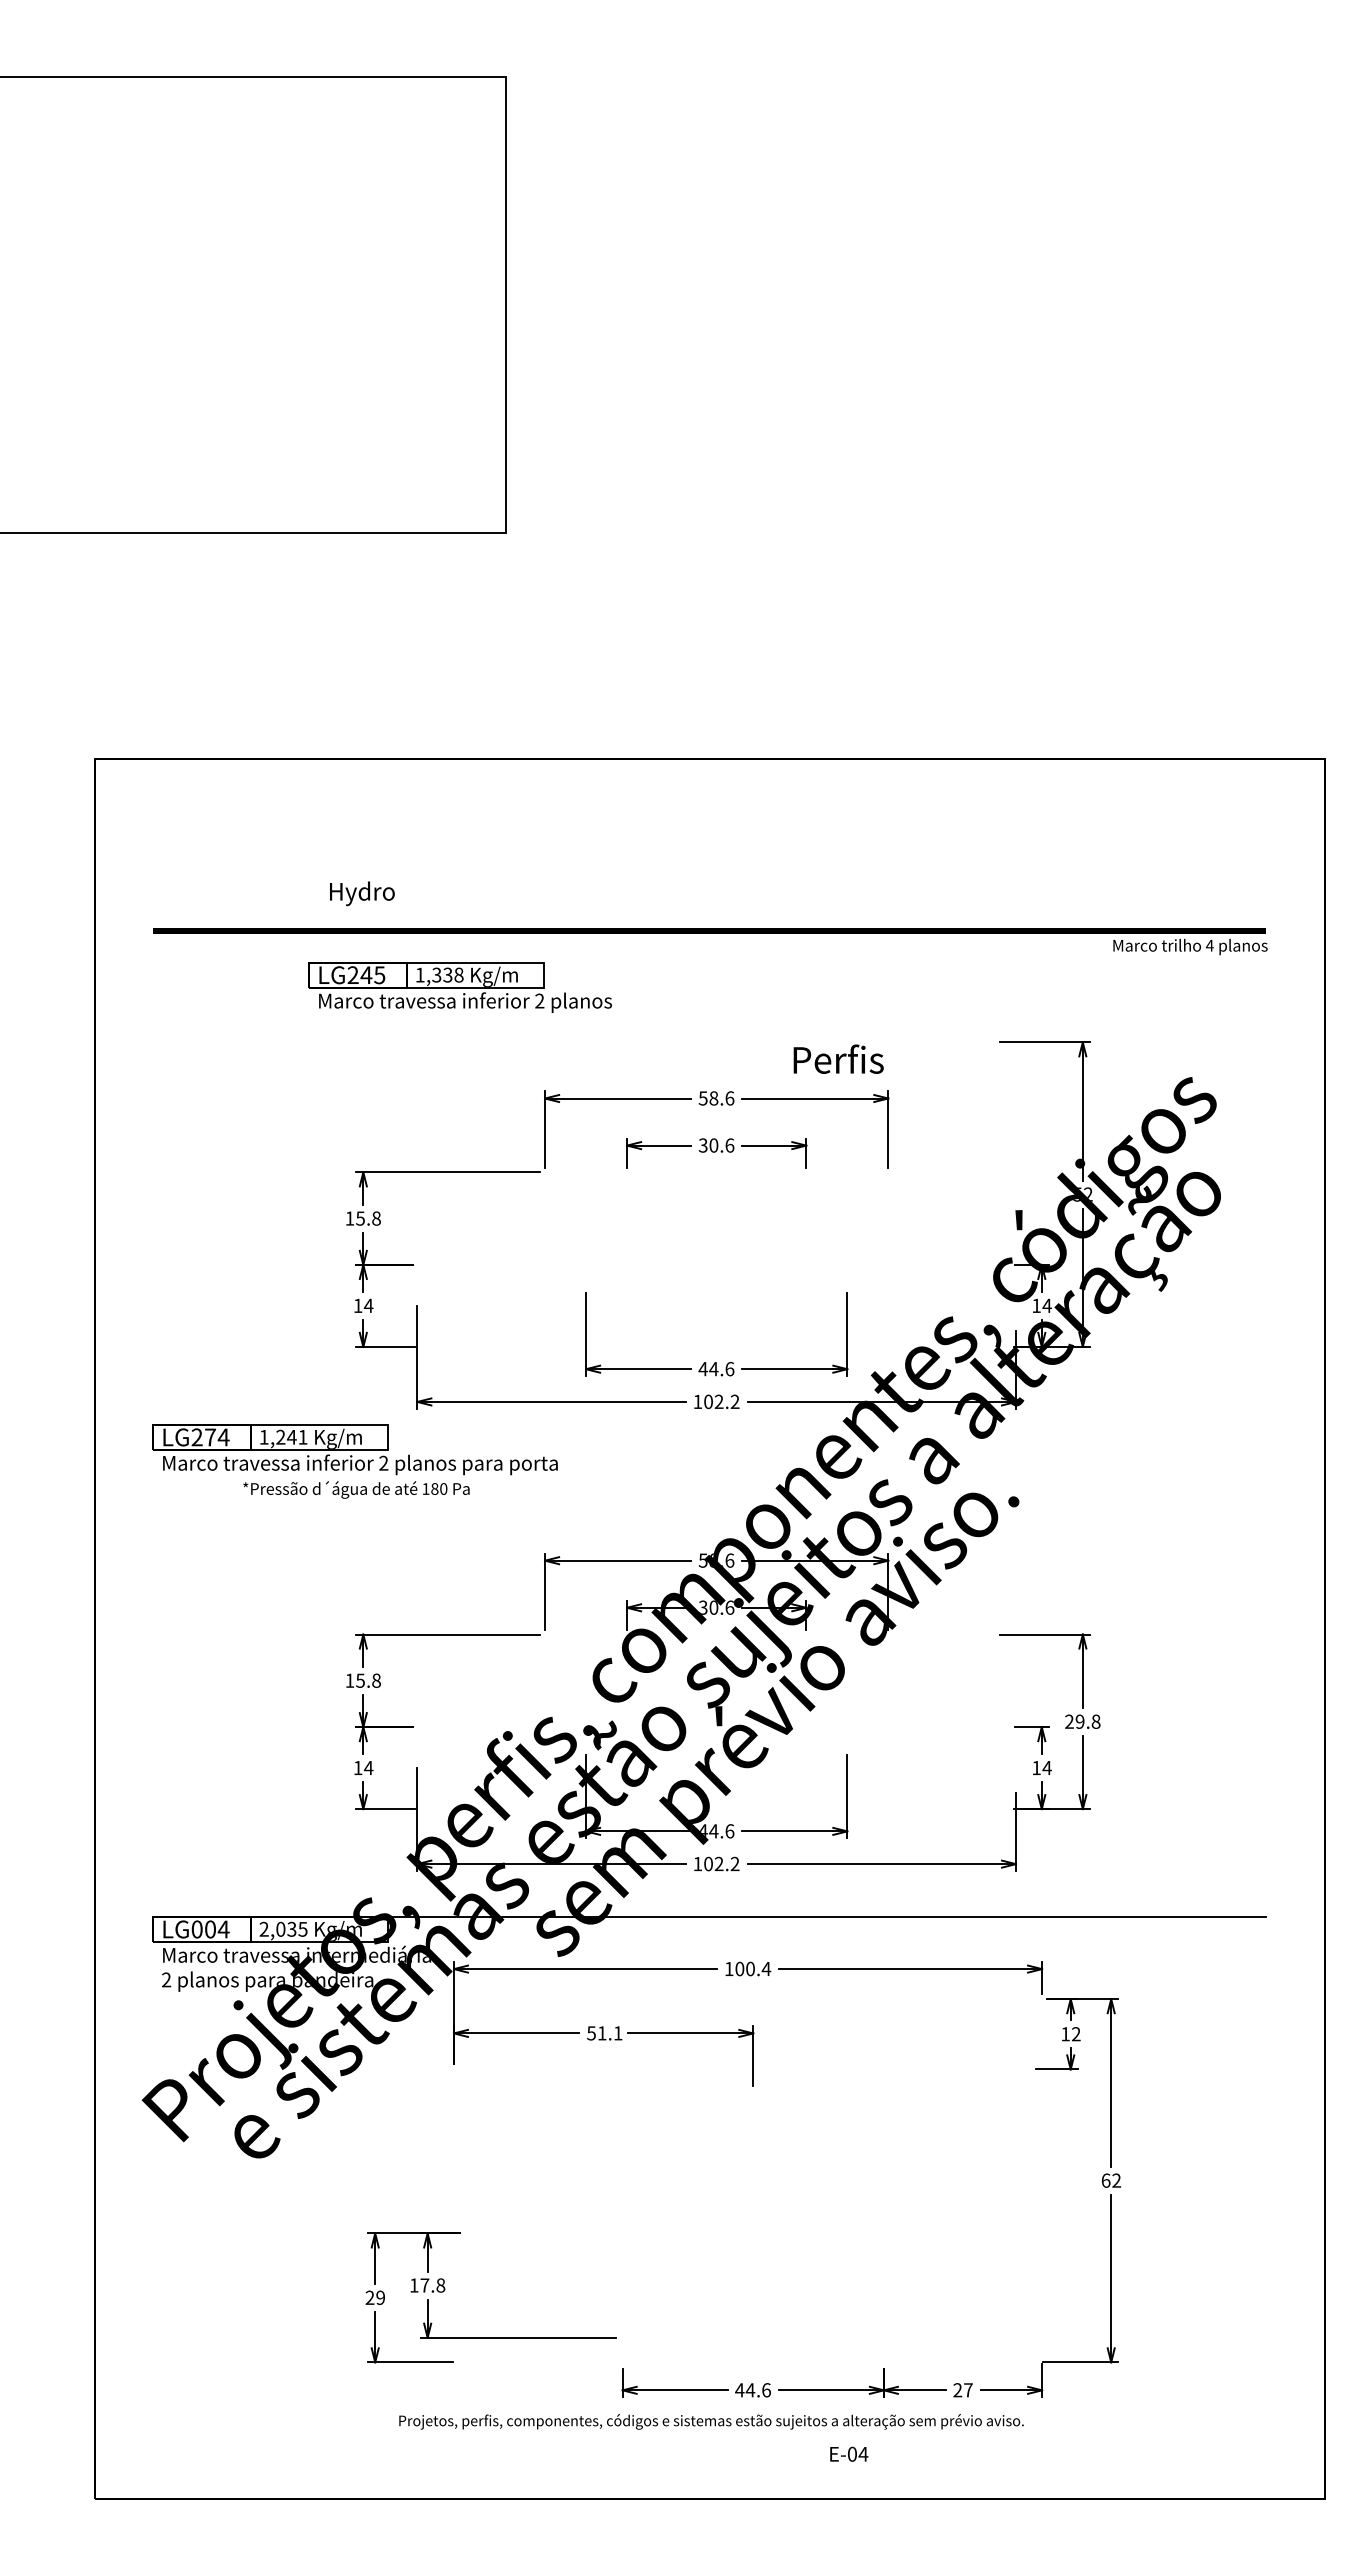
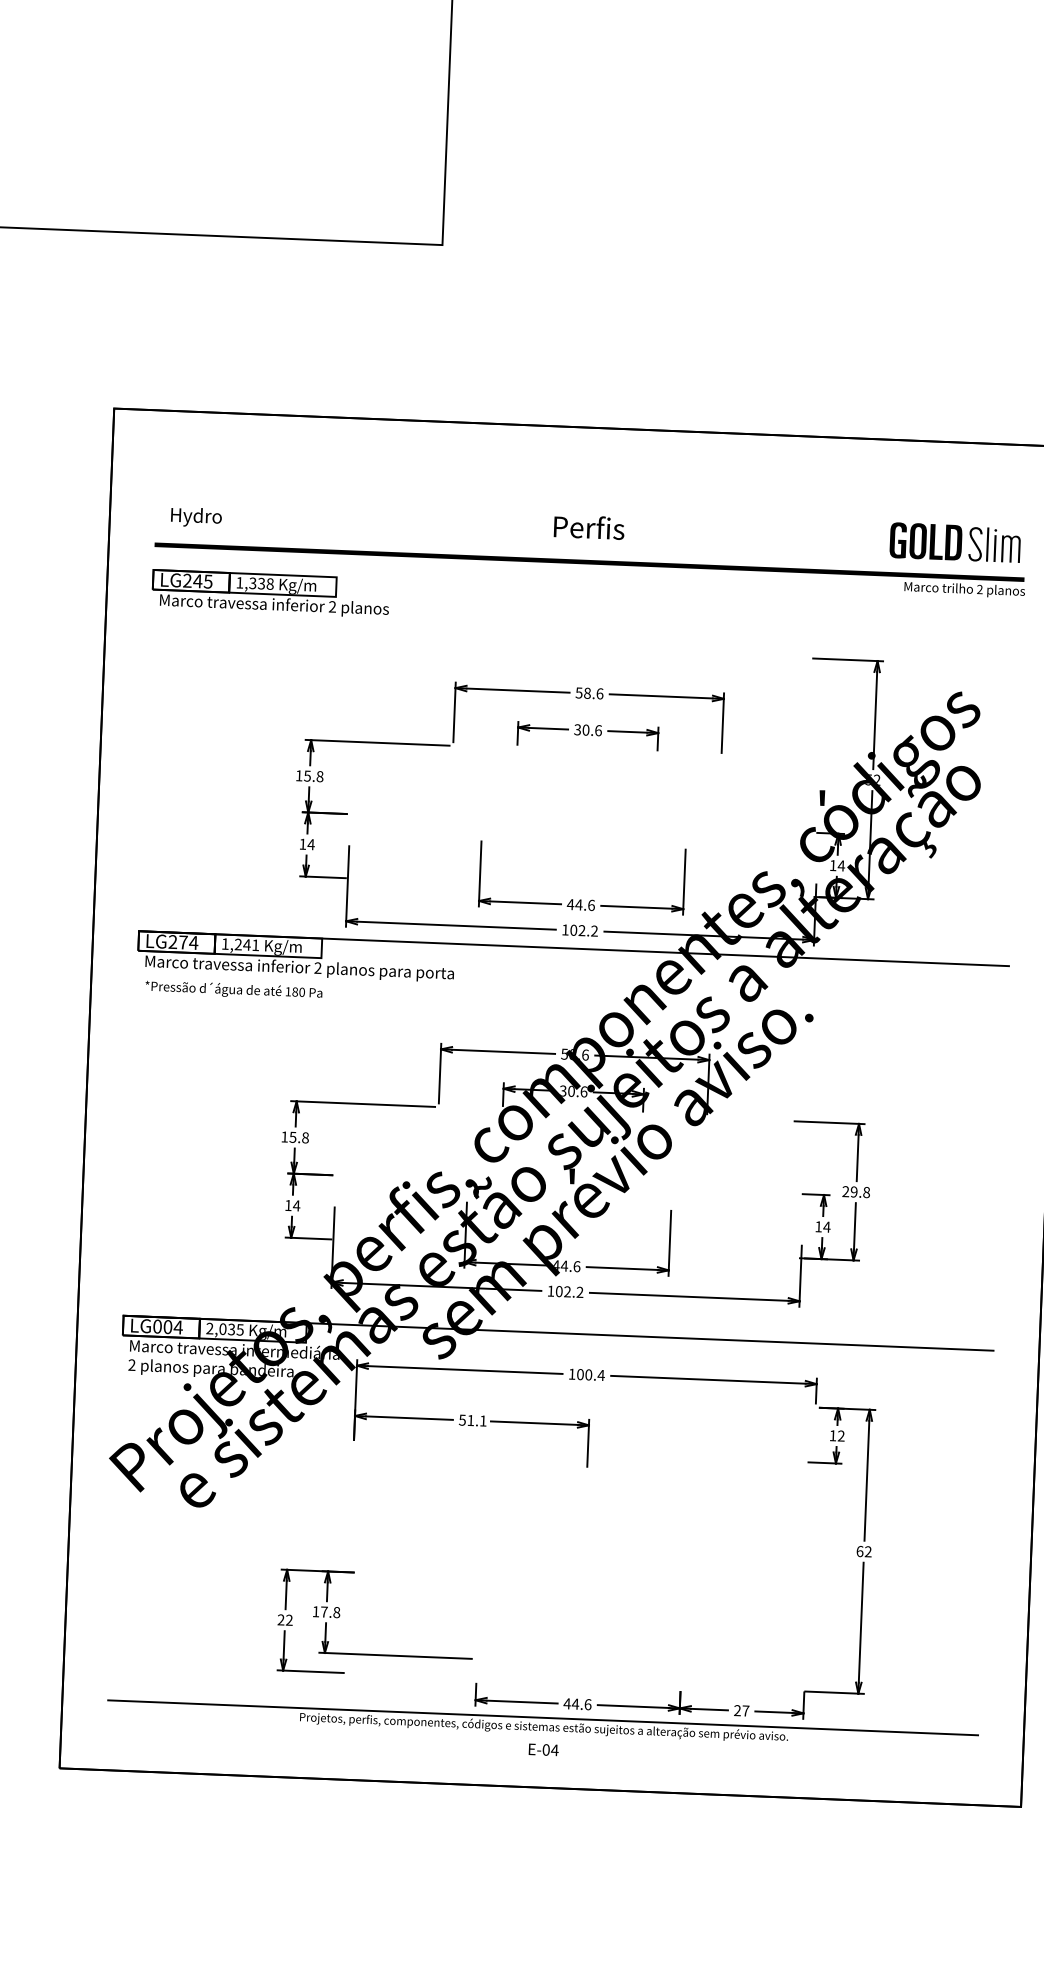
part: (1175, 887) -> (954, 542), added
text: (362, 893) -> (196, 517), moved
text: (1209, 945) -> (979, 589), 4 -> 2
part: (459, 987) -> (270, 593), moved
text: (838, 1058) -> (589, 526), moved
line: (709, 1425) -> (573, 948), added
text: (356, 1489) -> (233, 989), moved
text: (380, 2298) -> (289, 1620), 29 -> 22
line: (709, 2409) -> (542, 1717), added
text: (849, 2453) -> (544, 1749), moved

